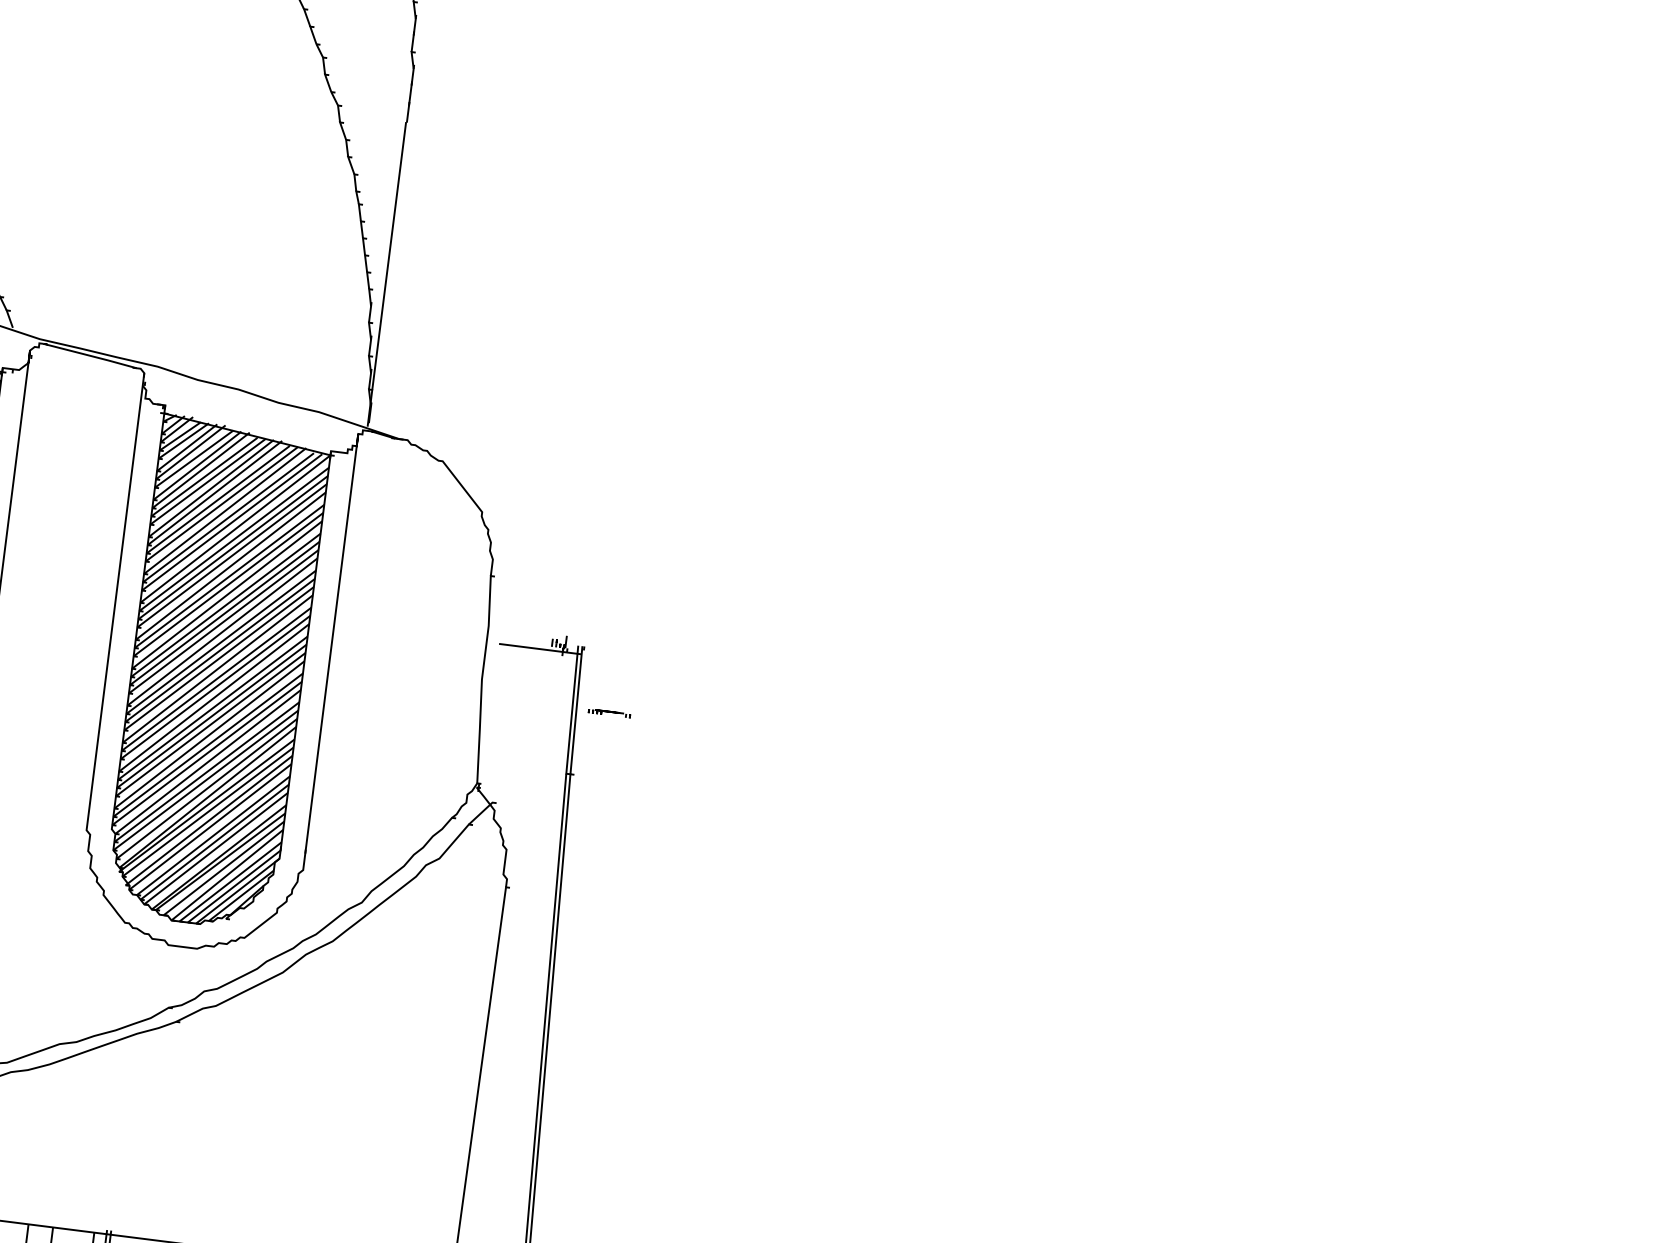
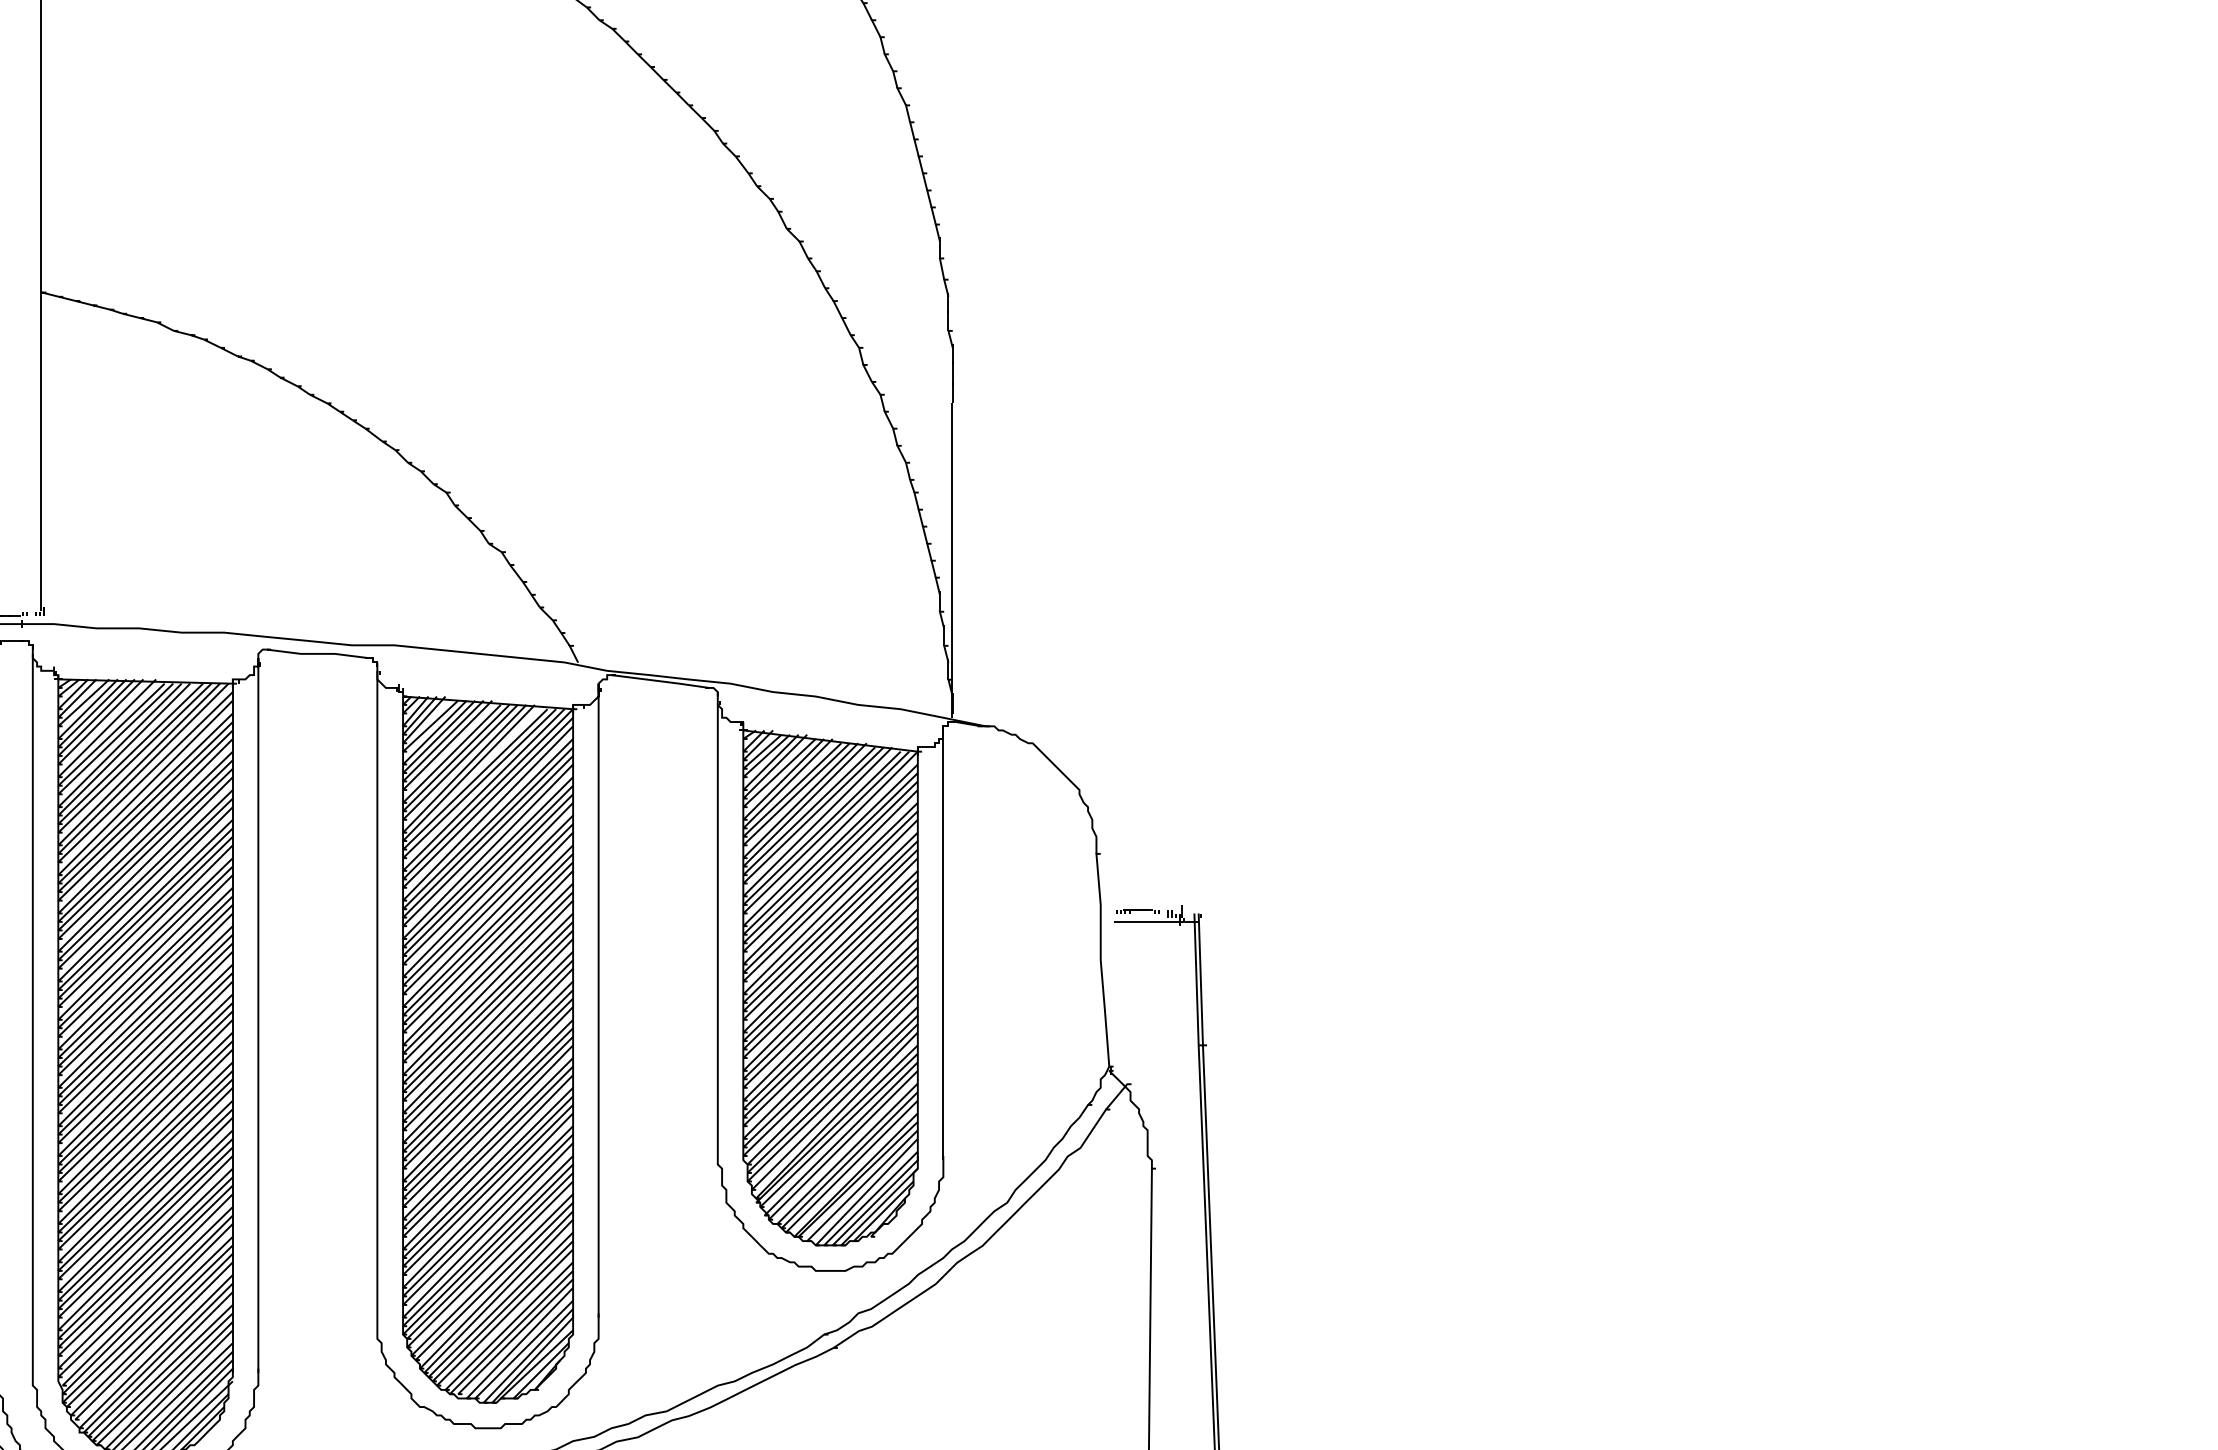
part: (609, 713) -> (1137, 911), moved

